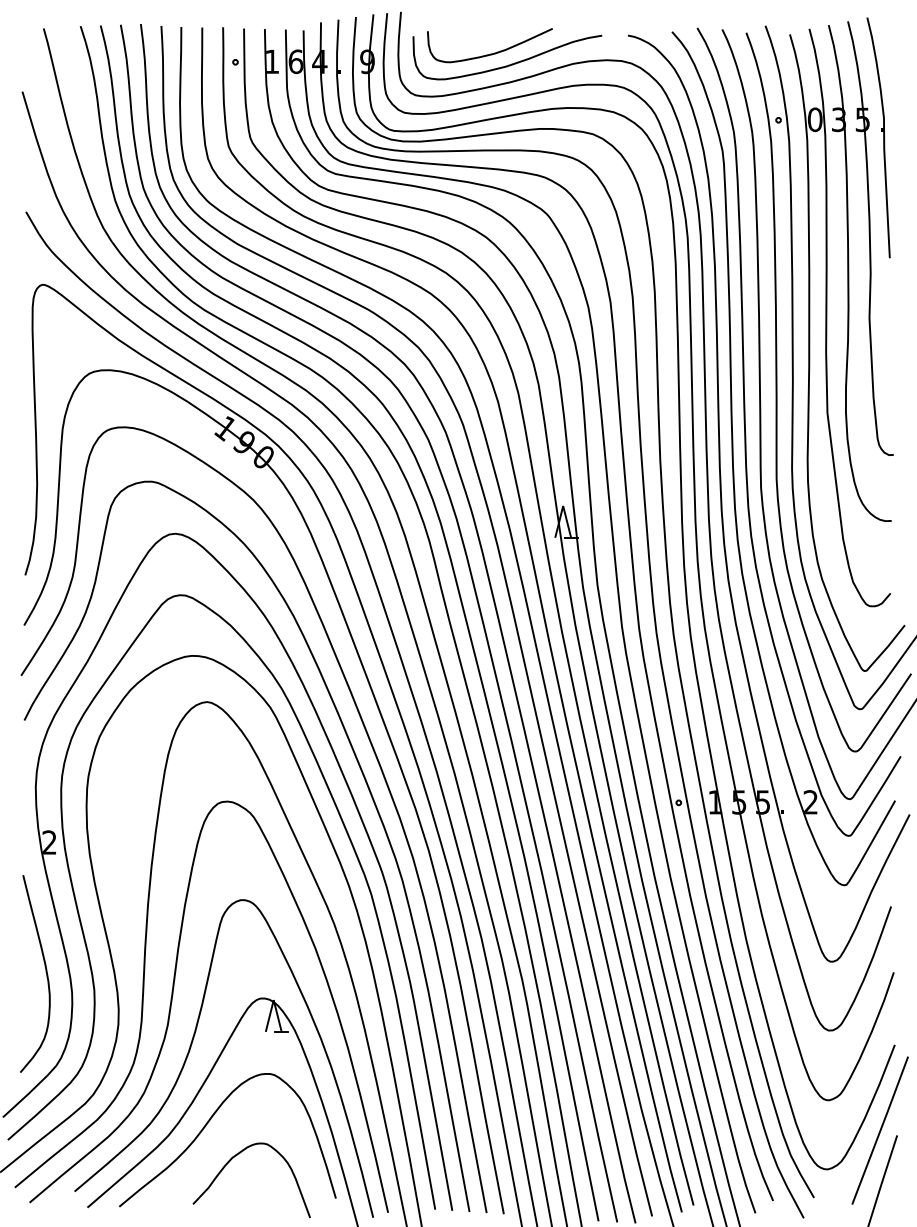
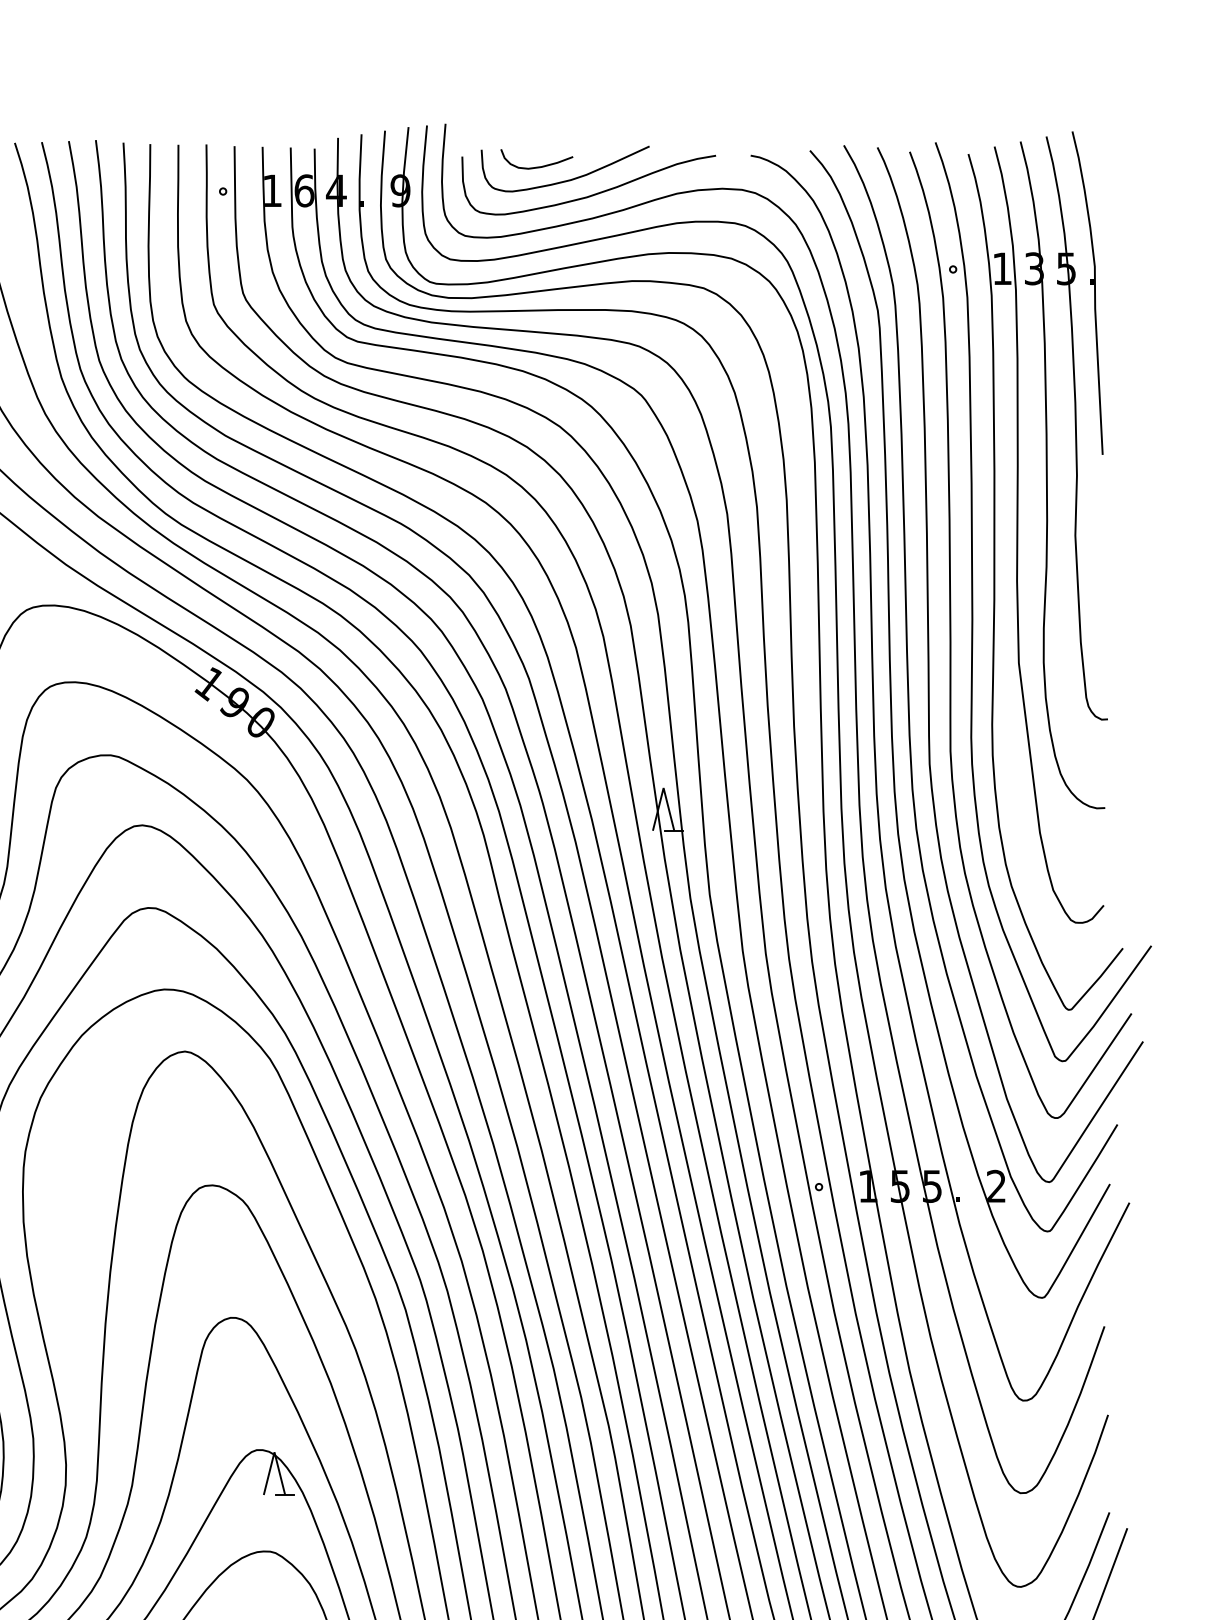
curve: (468, 43) -> (536, 166), added
text: (814, 119) -> (1001, 268), 0 -> 1

